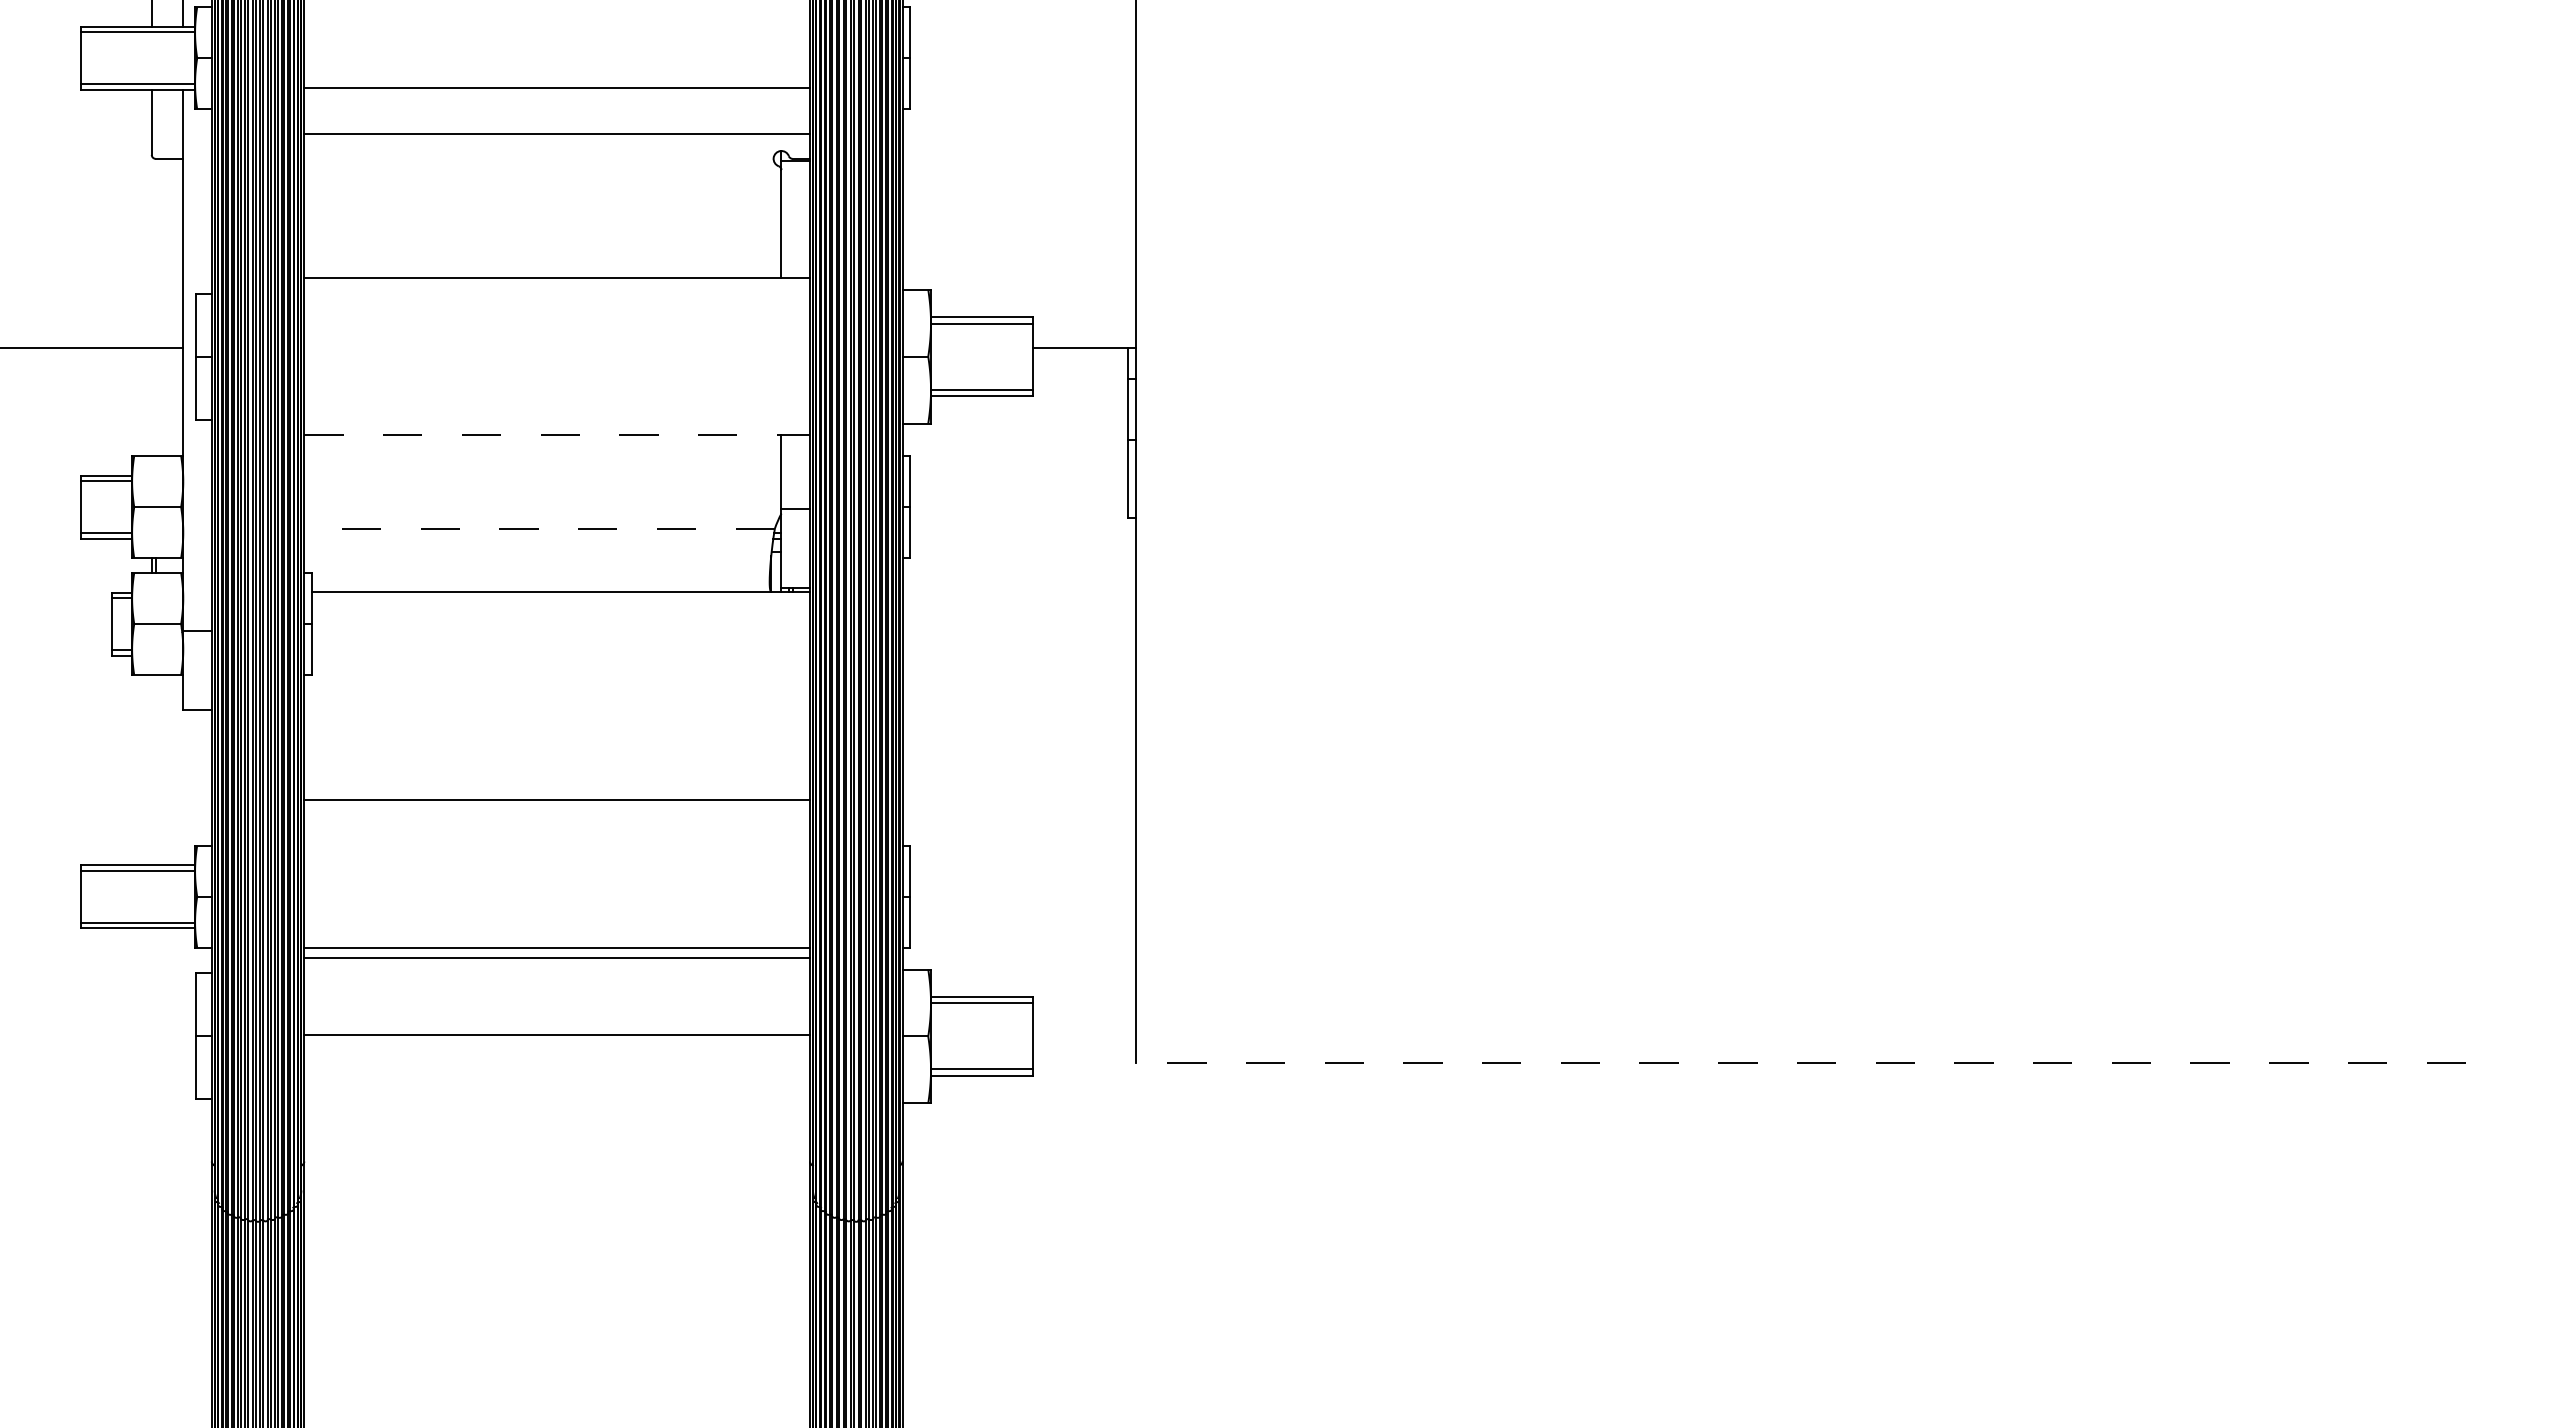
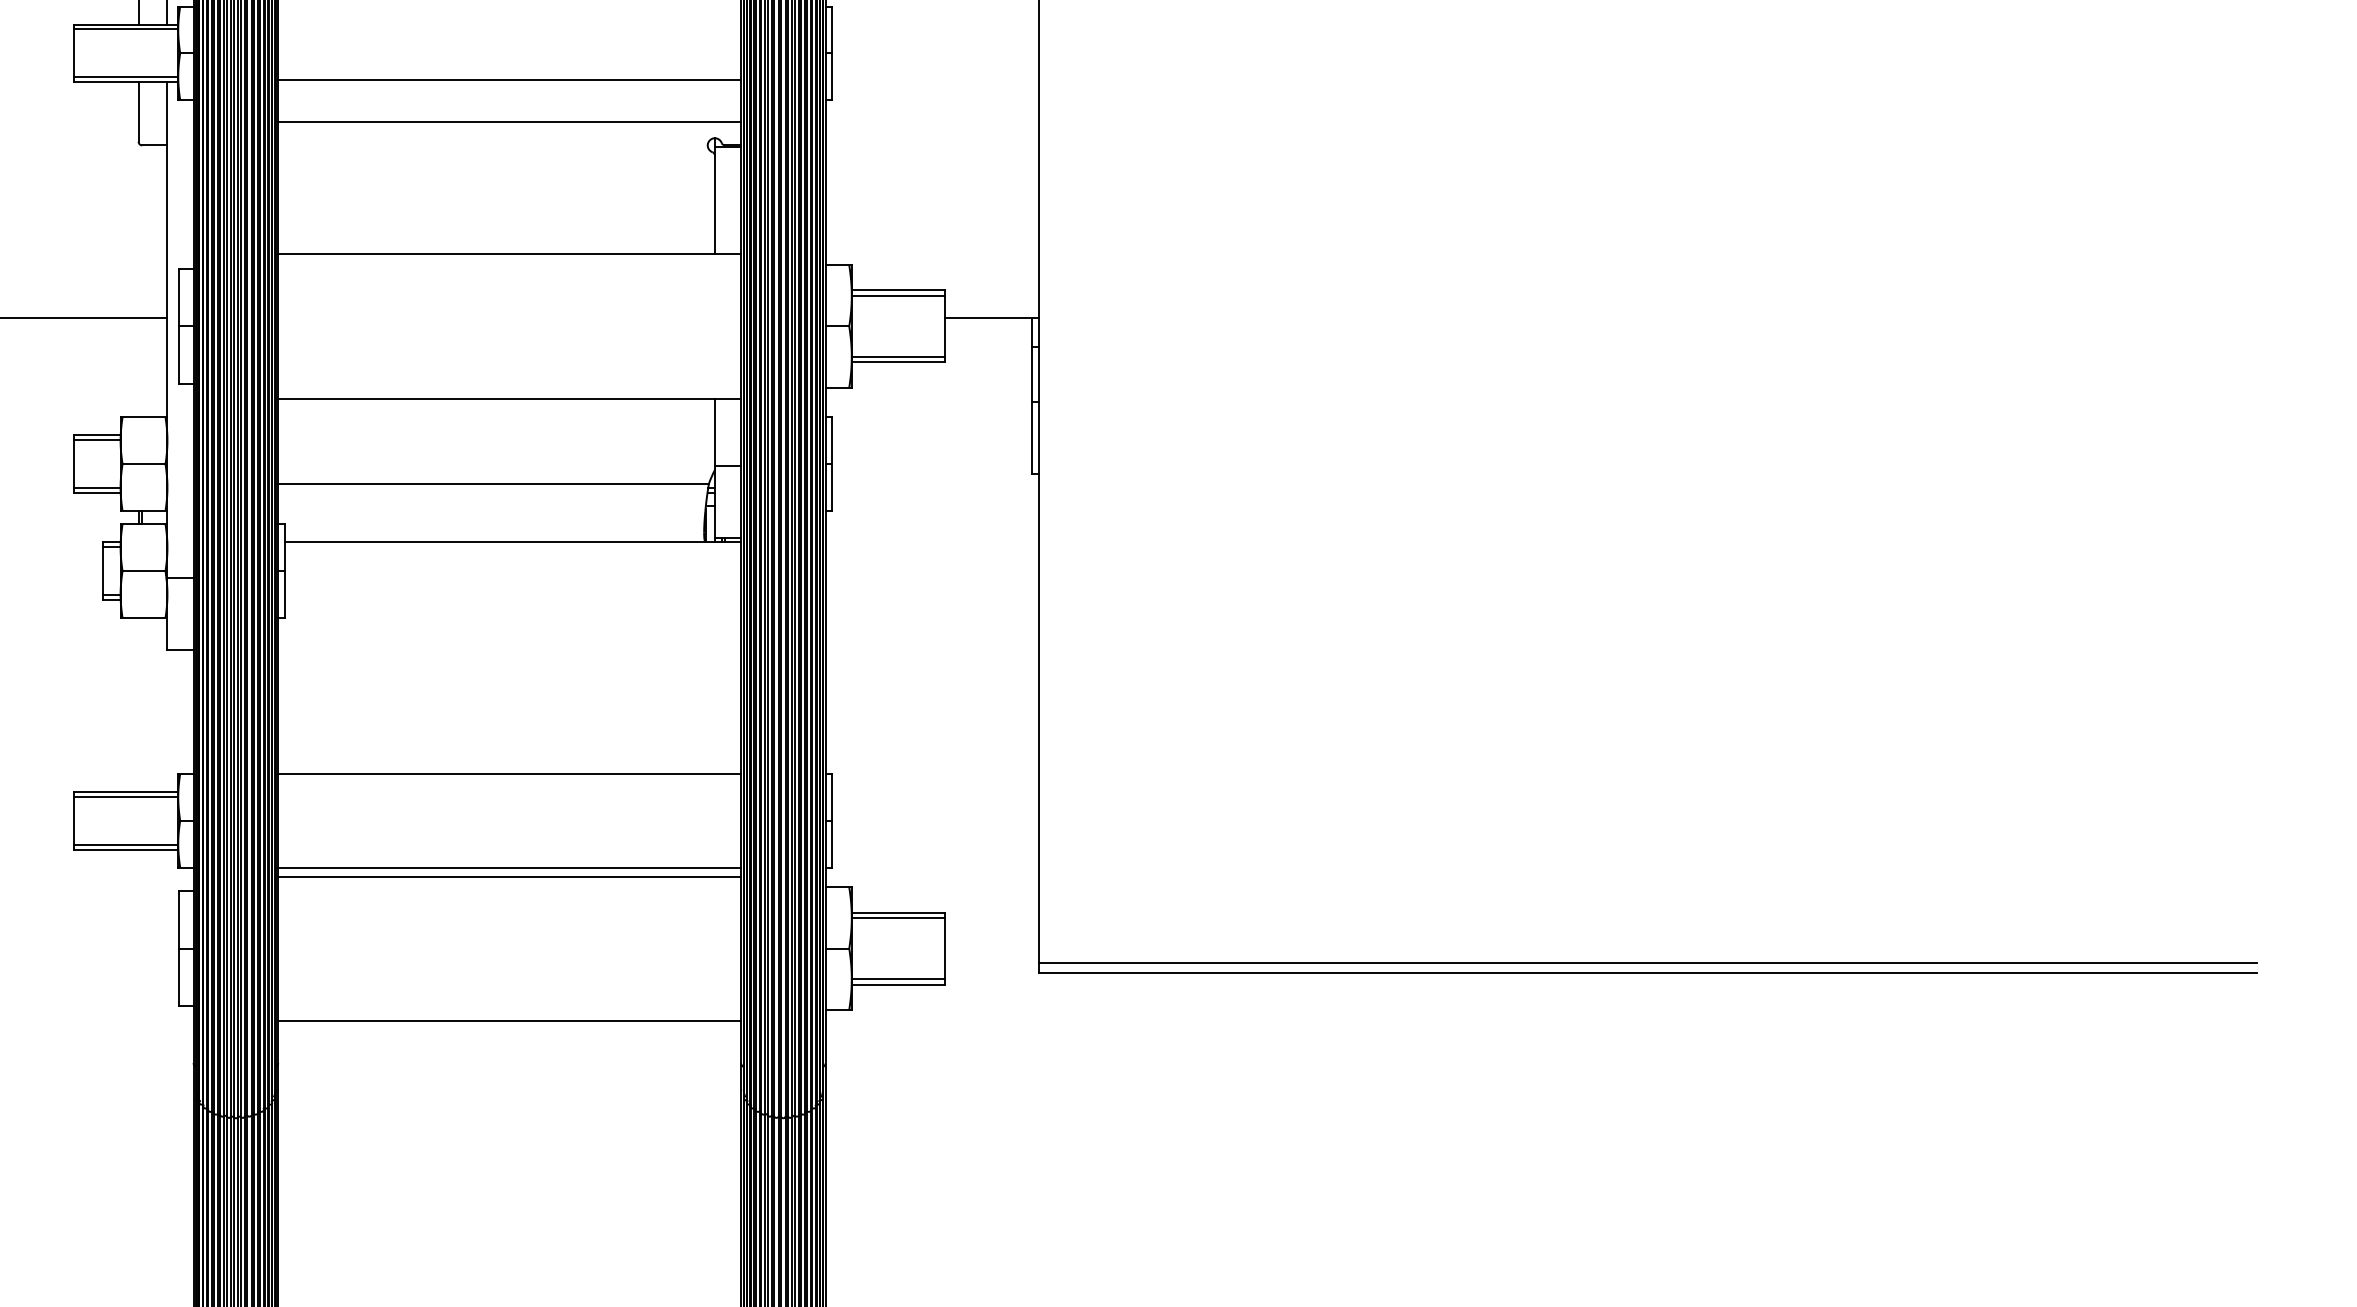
line: (557, 435) -> (509, 398), dashed -> solid
line: (539, 528) -> (493, 483), dashed -> solid
line: (556, 799) -> (509, 773), moved
line: (556, 1035) -> (509, 1020), moved
line: (1800, 1052) -> (1647, 963), added
line: (1800, 1063) -> (1647, 973), dashed -> solid

